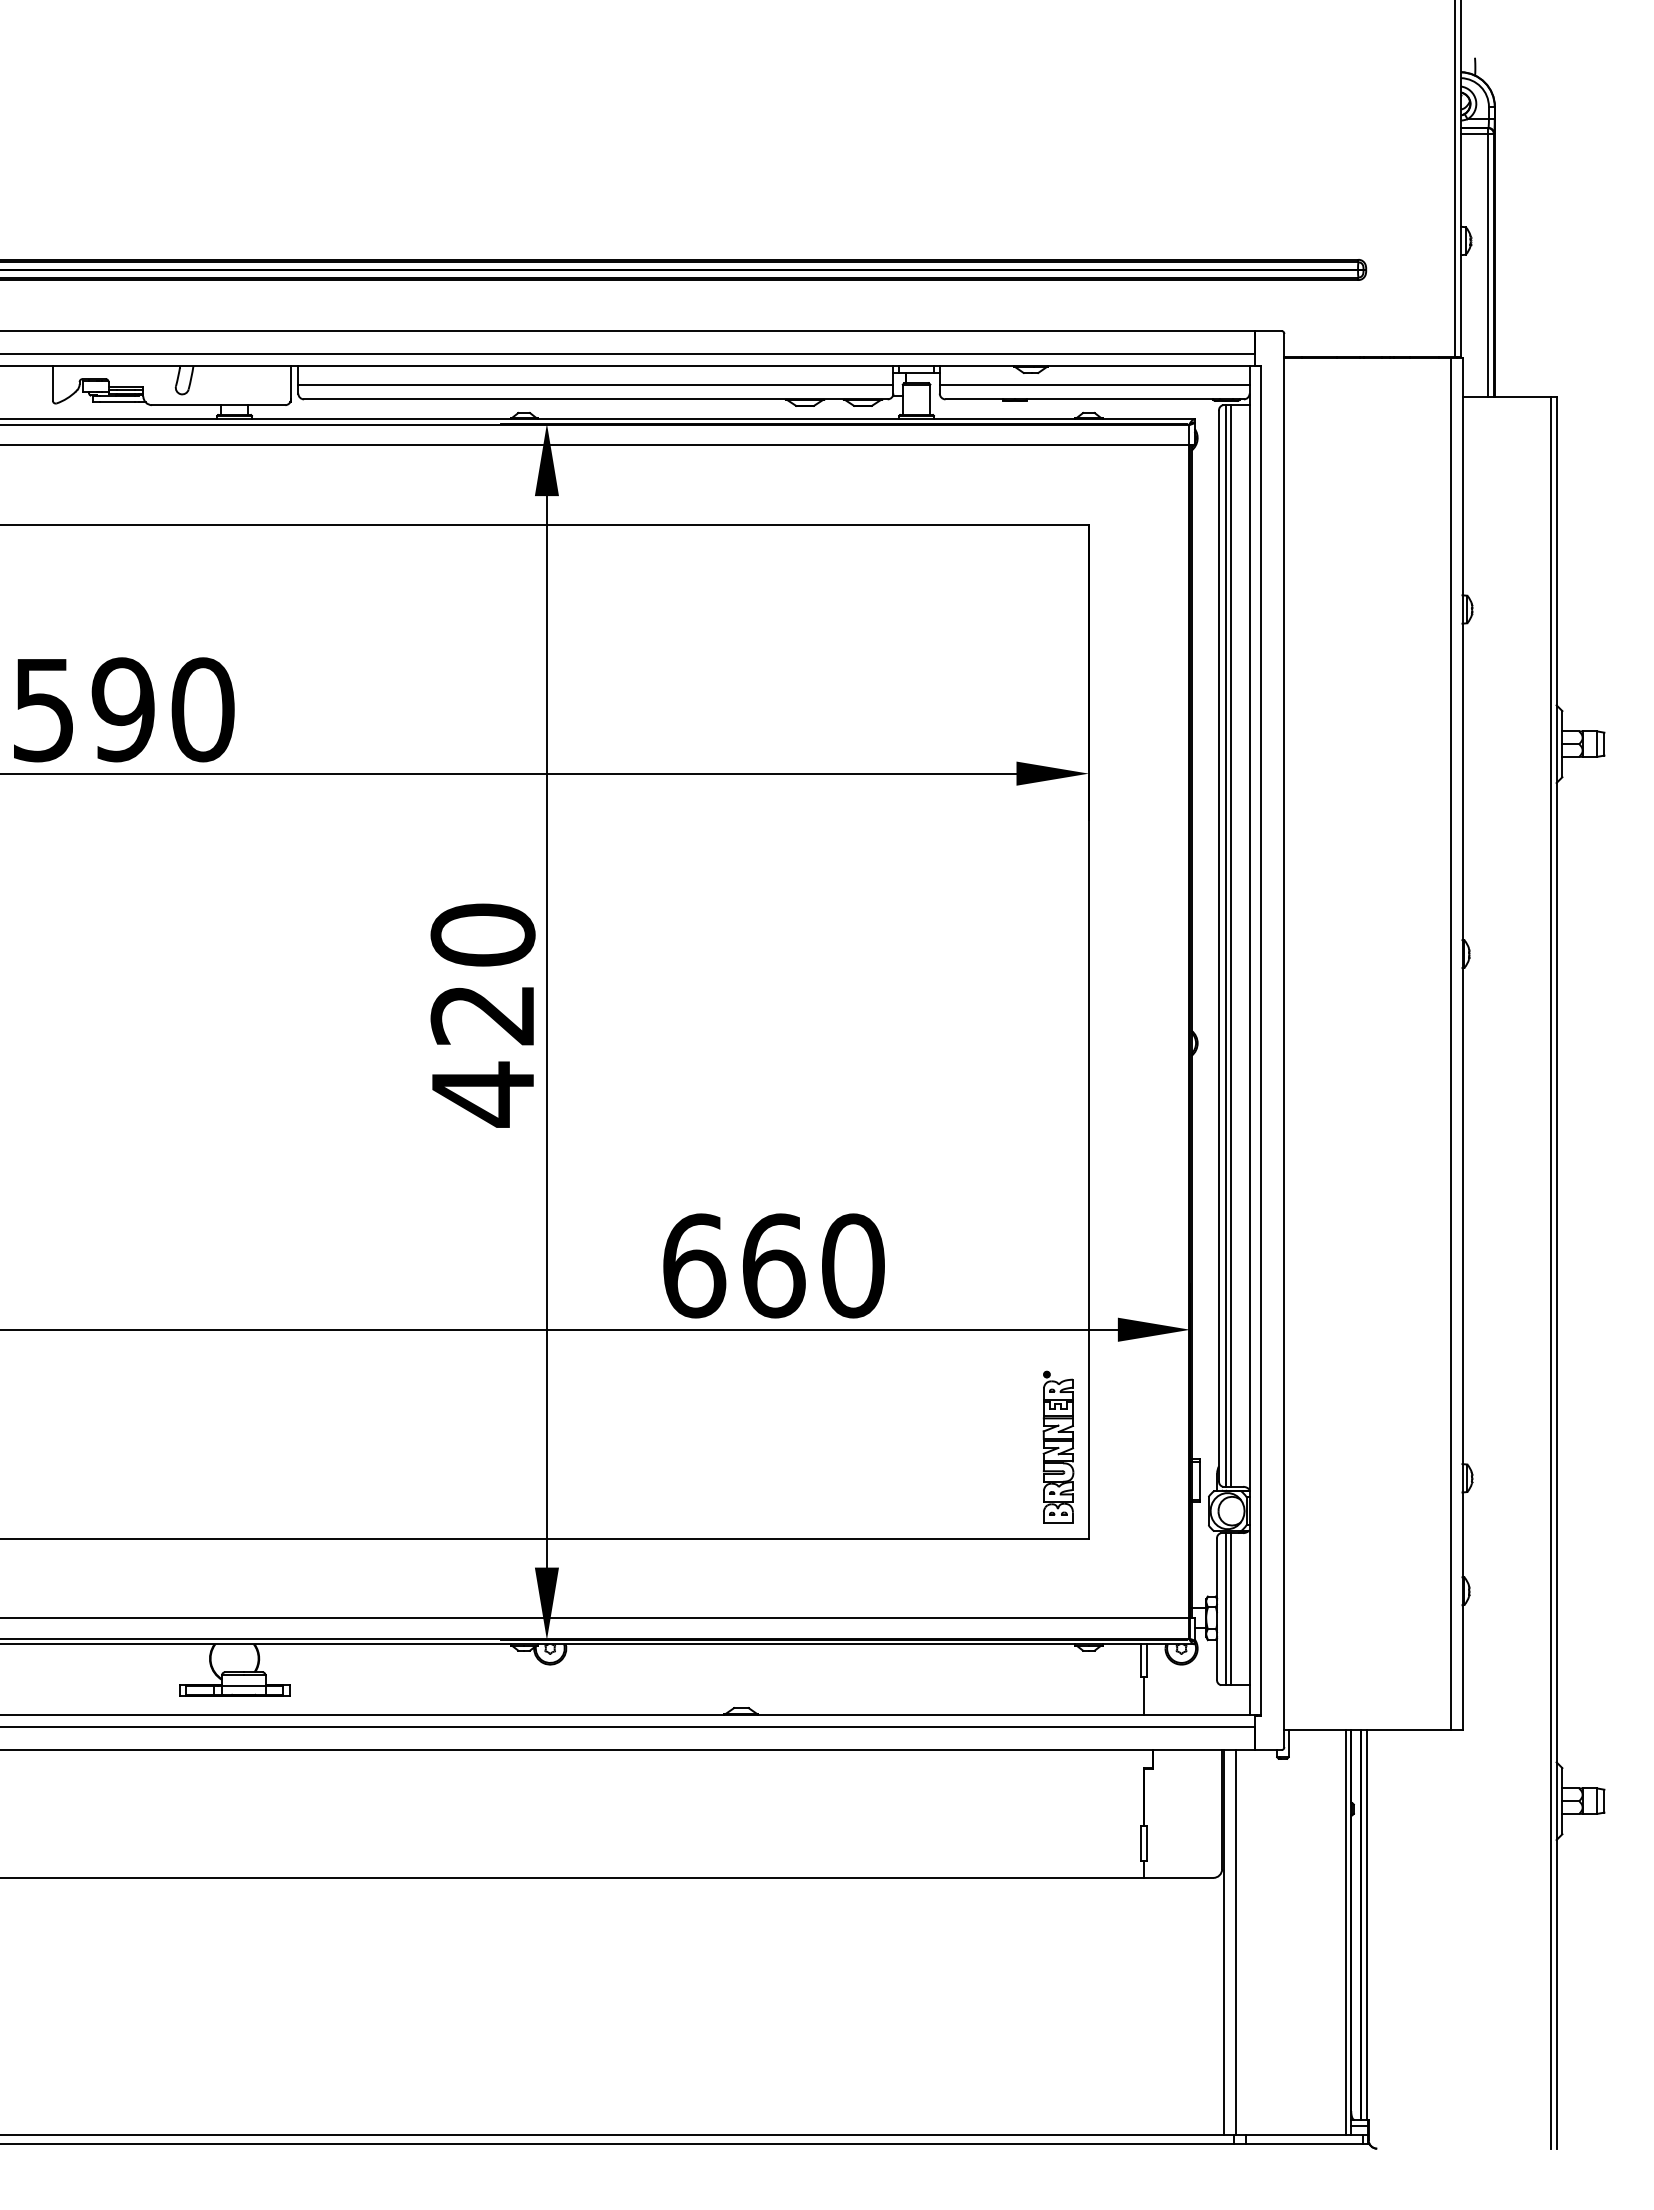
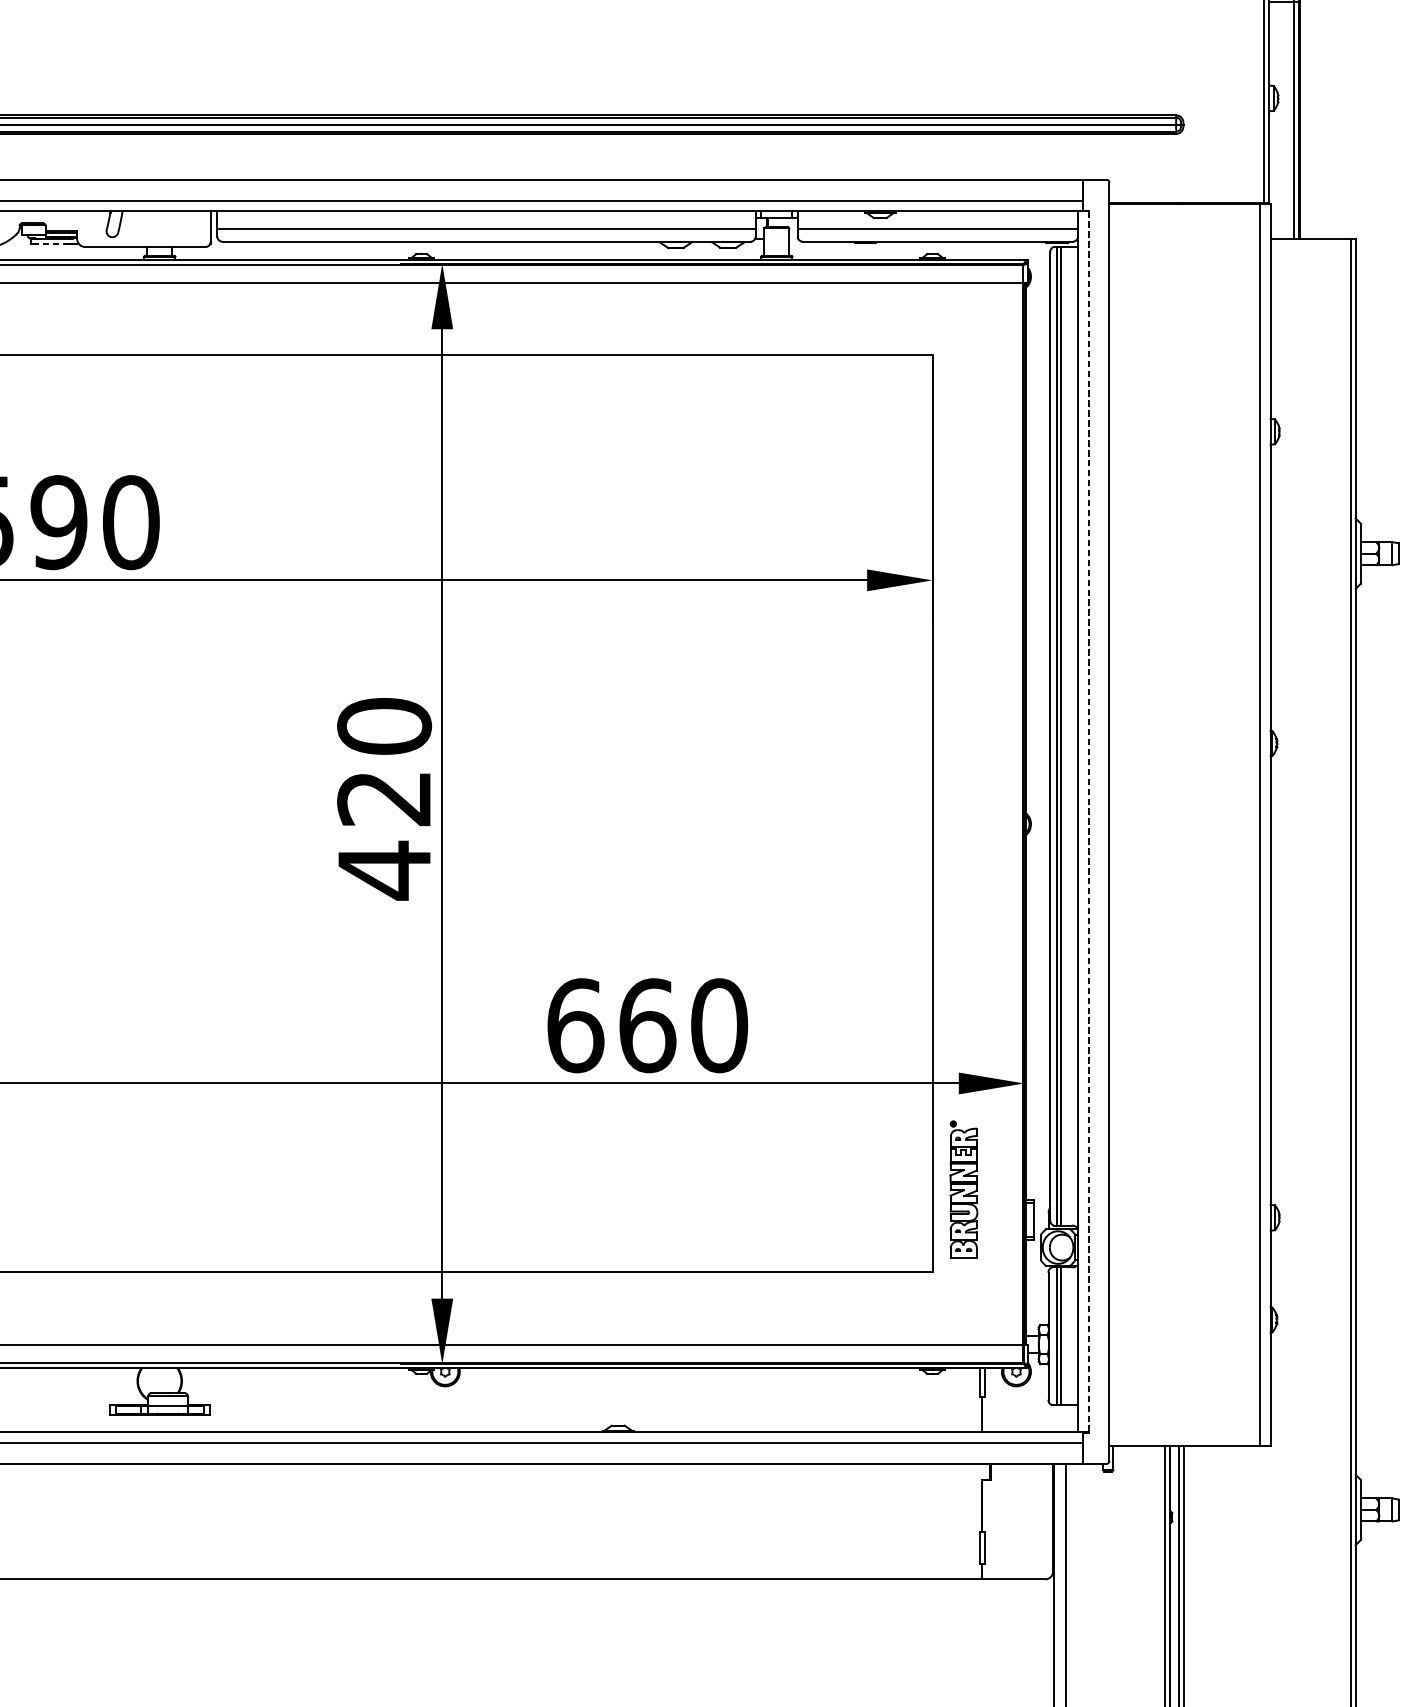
line: (116, 402) -> (52, 244), solid -> dashed
line: (1261, 1040) -> (1088, 821), solid -> dashed
part: (1058, 1446) -> (963, 1189), moved

